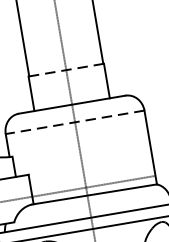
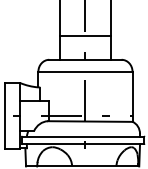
line: (66, 70) -> (85, 36), dashed -> solid
line: (73, 122) -> (84, 71), dashed -> solid

